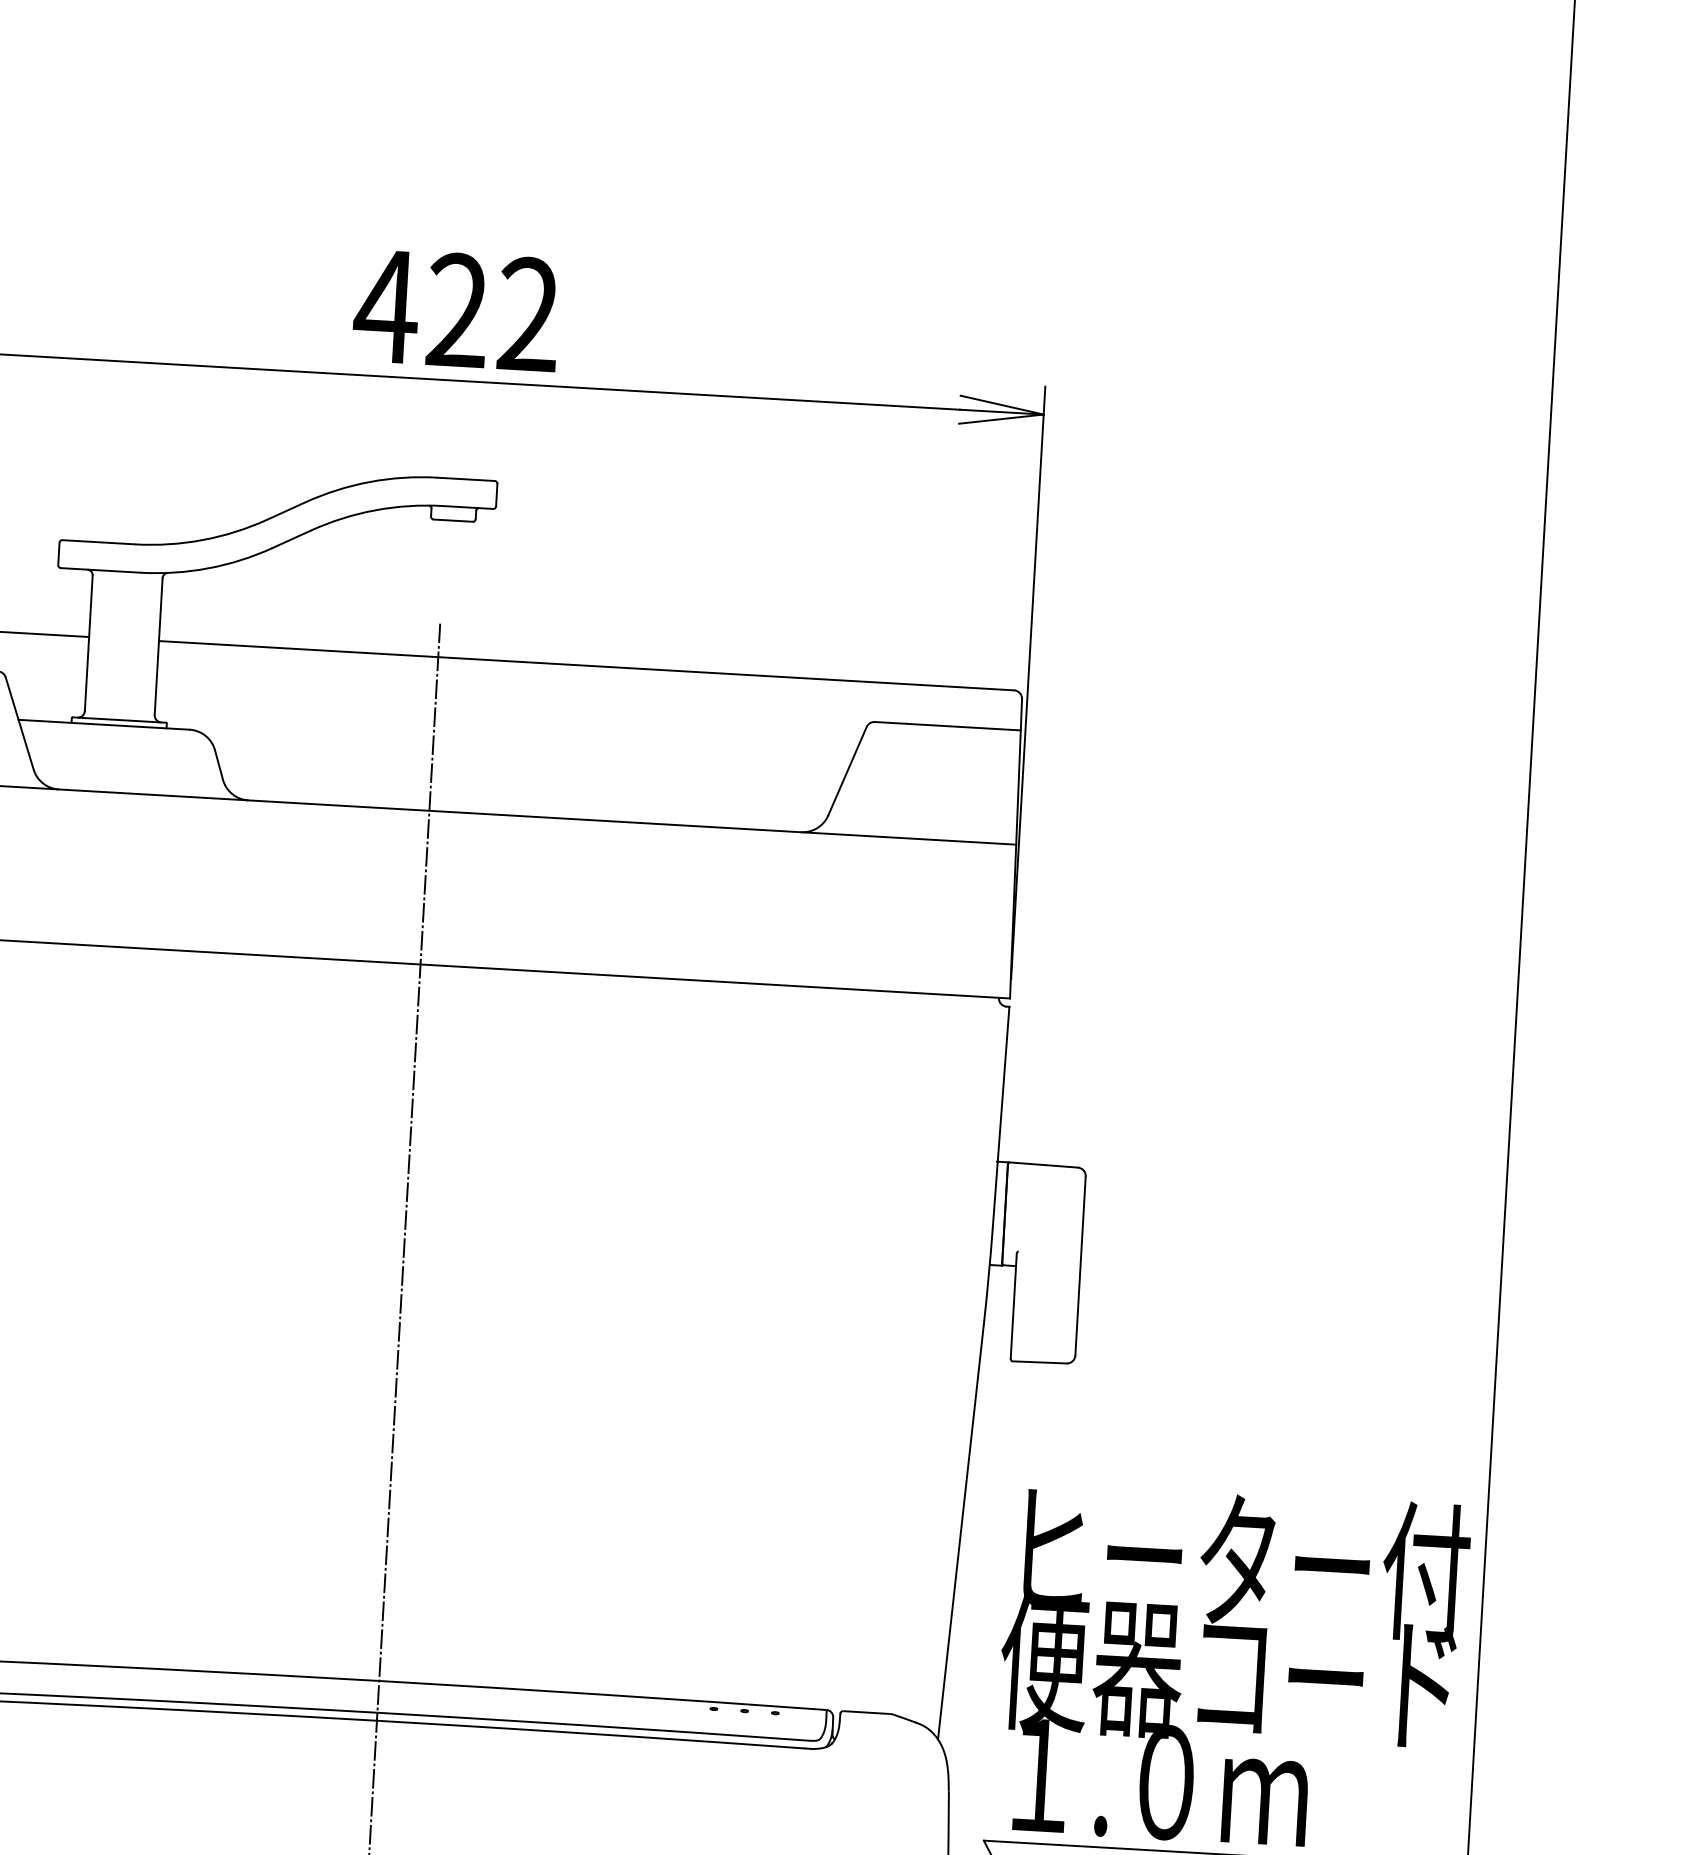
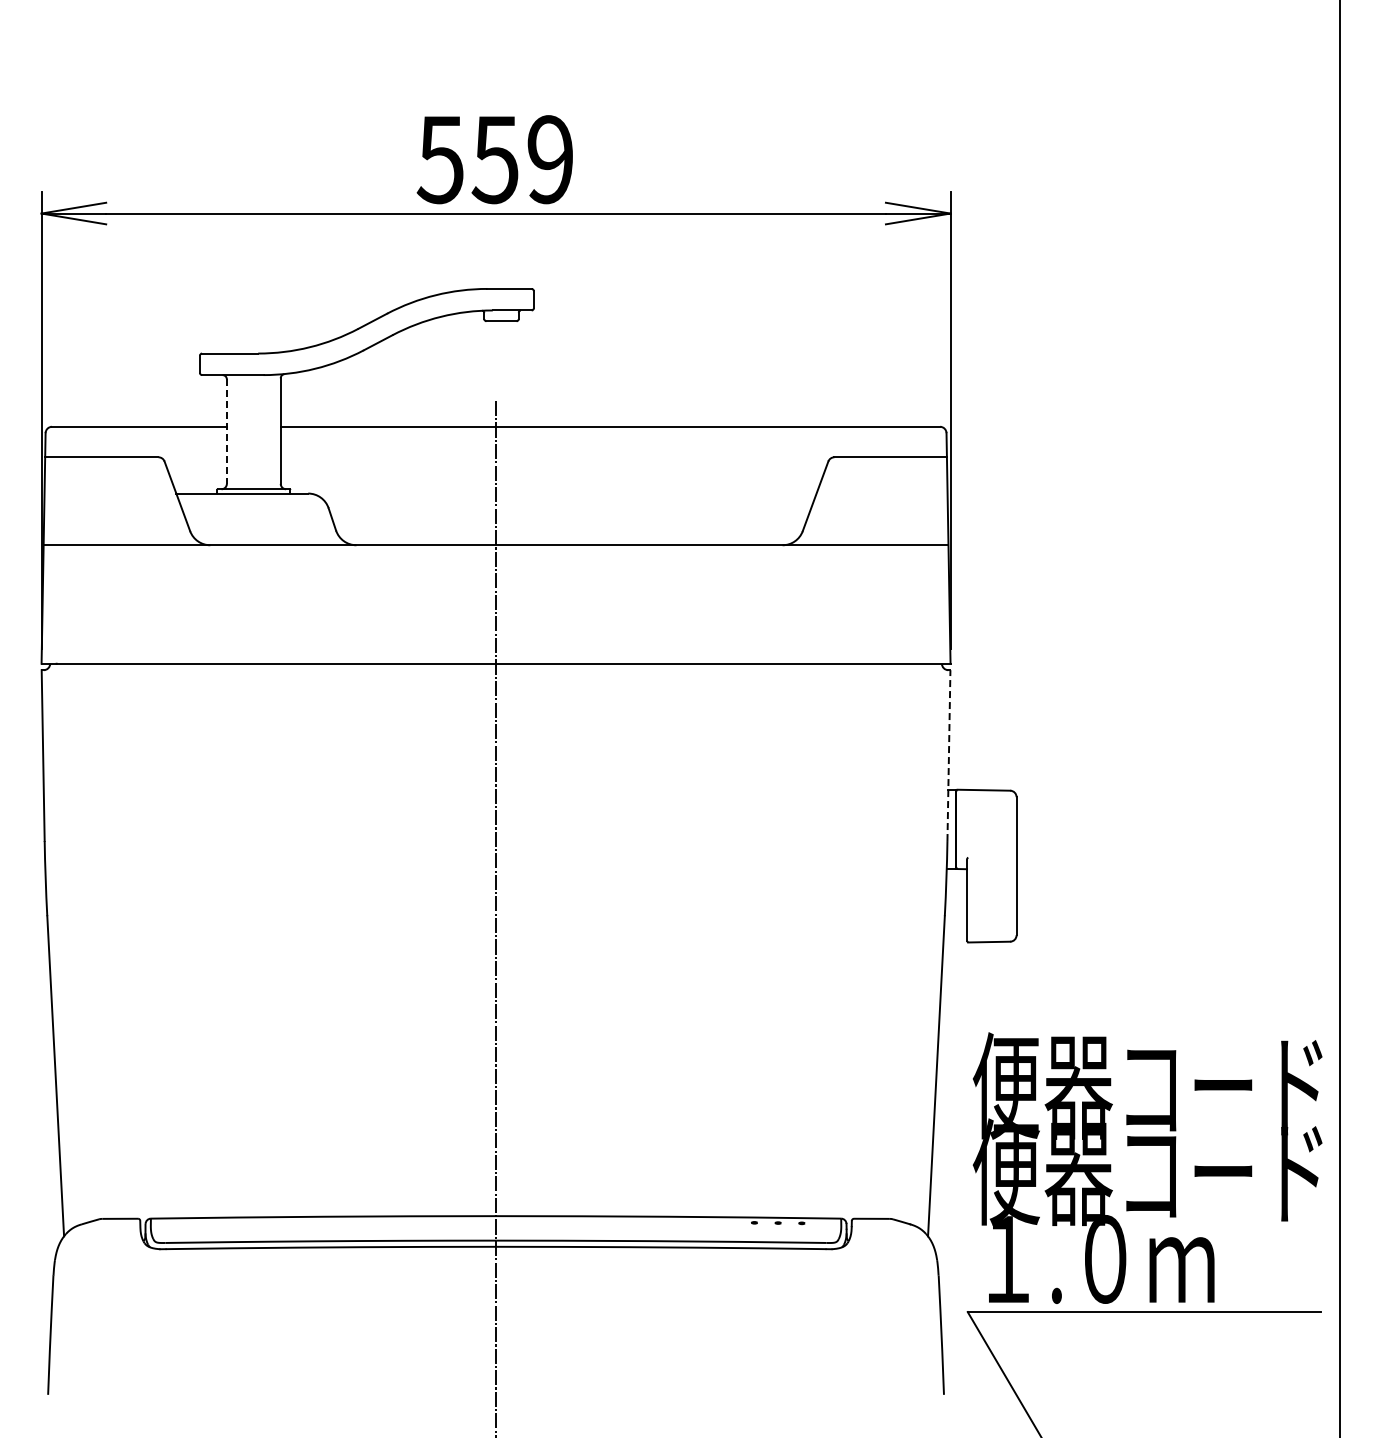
text: (456, 310) -> (494, 159), 422 -> 559
line: (88, 644) -> (226, 432), solid -> dashed
line: (1000, 1117) -> (948, 755), solid -> dashed
text: (1237, 1560) -> (1150, 1085), ヒーター付 -> 便器コード

